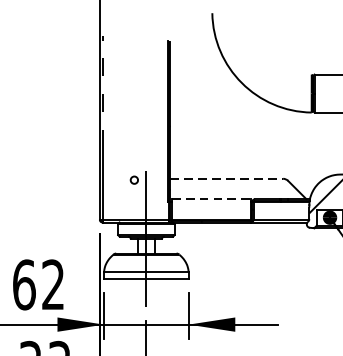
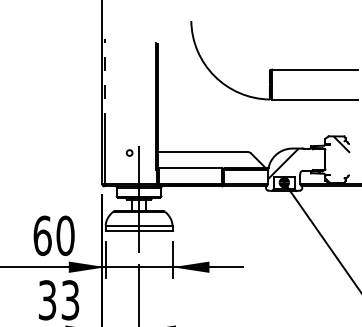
line: (226, 178) -> (202, 151), dashed -> solid
line: (211, 199) -> (190, 168), dashed -> solid
text: (53, 284) -> (65, 235), 62 -> 60

